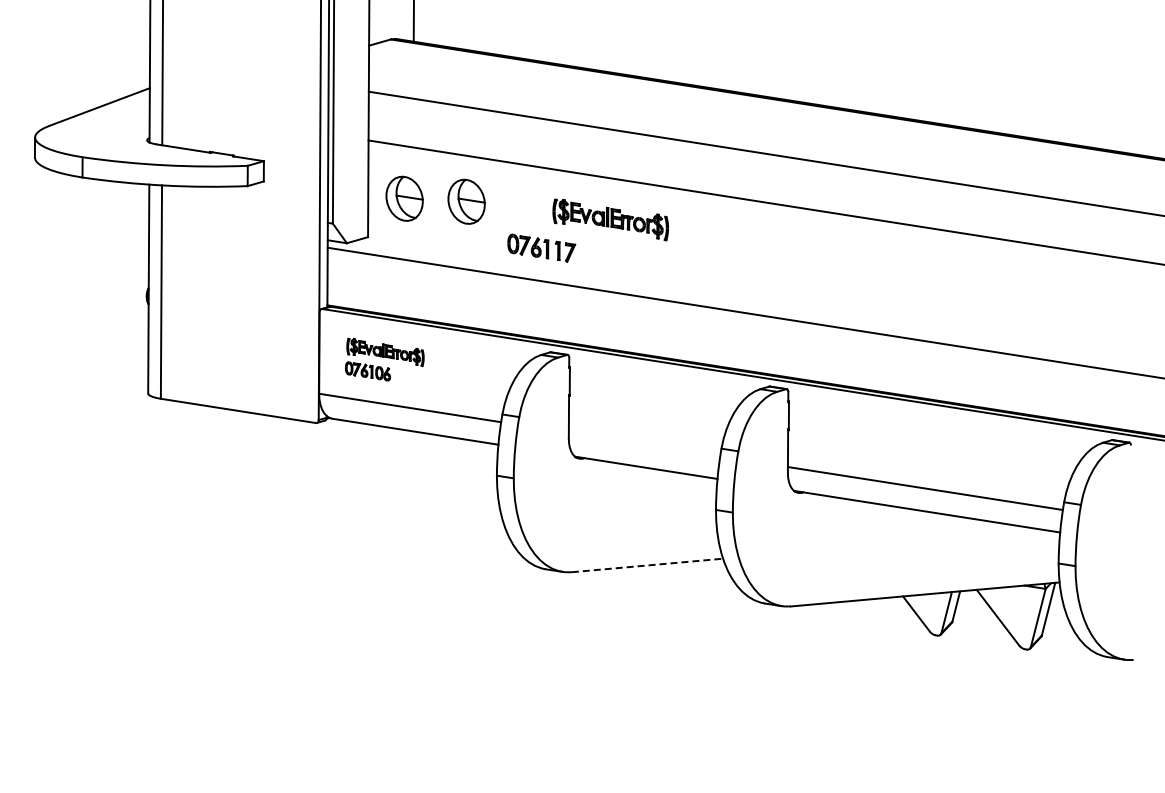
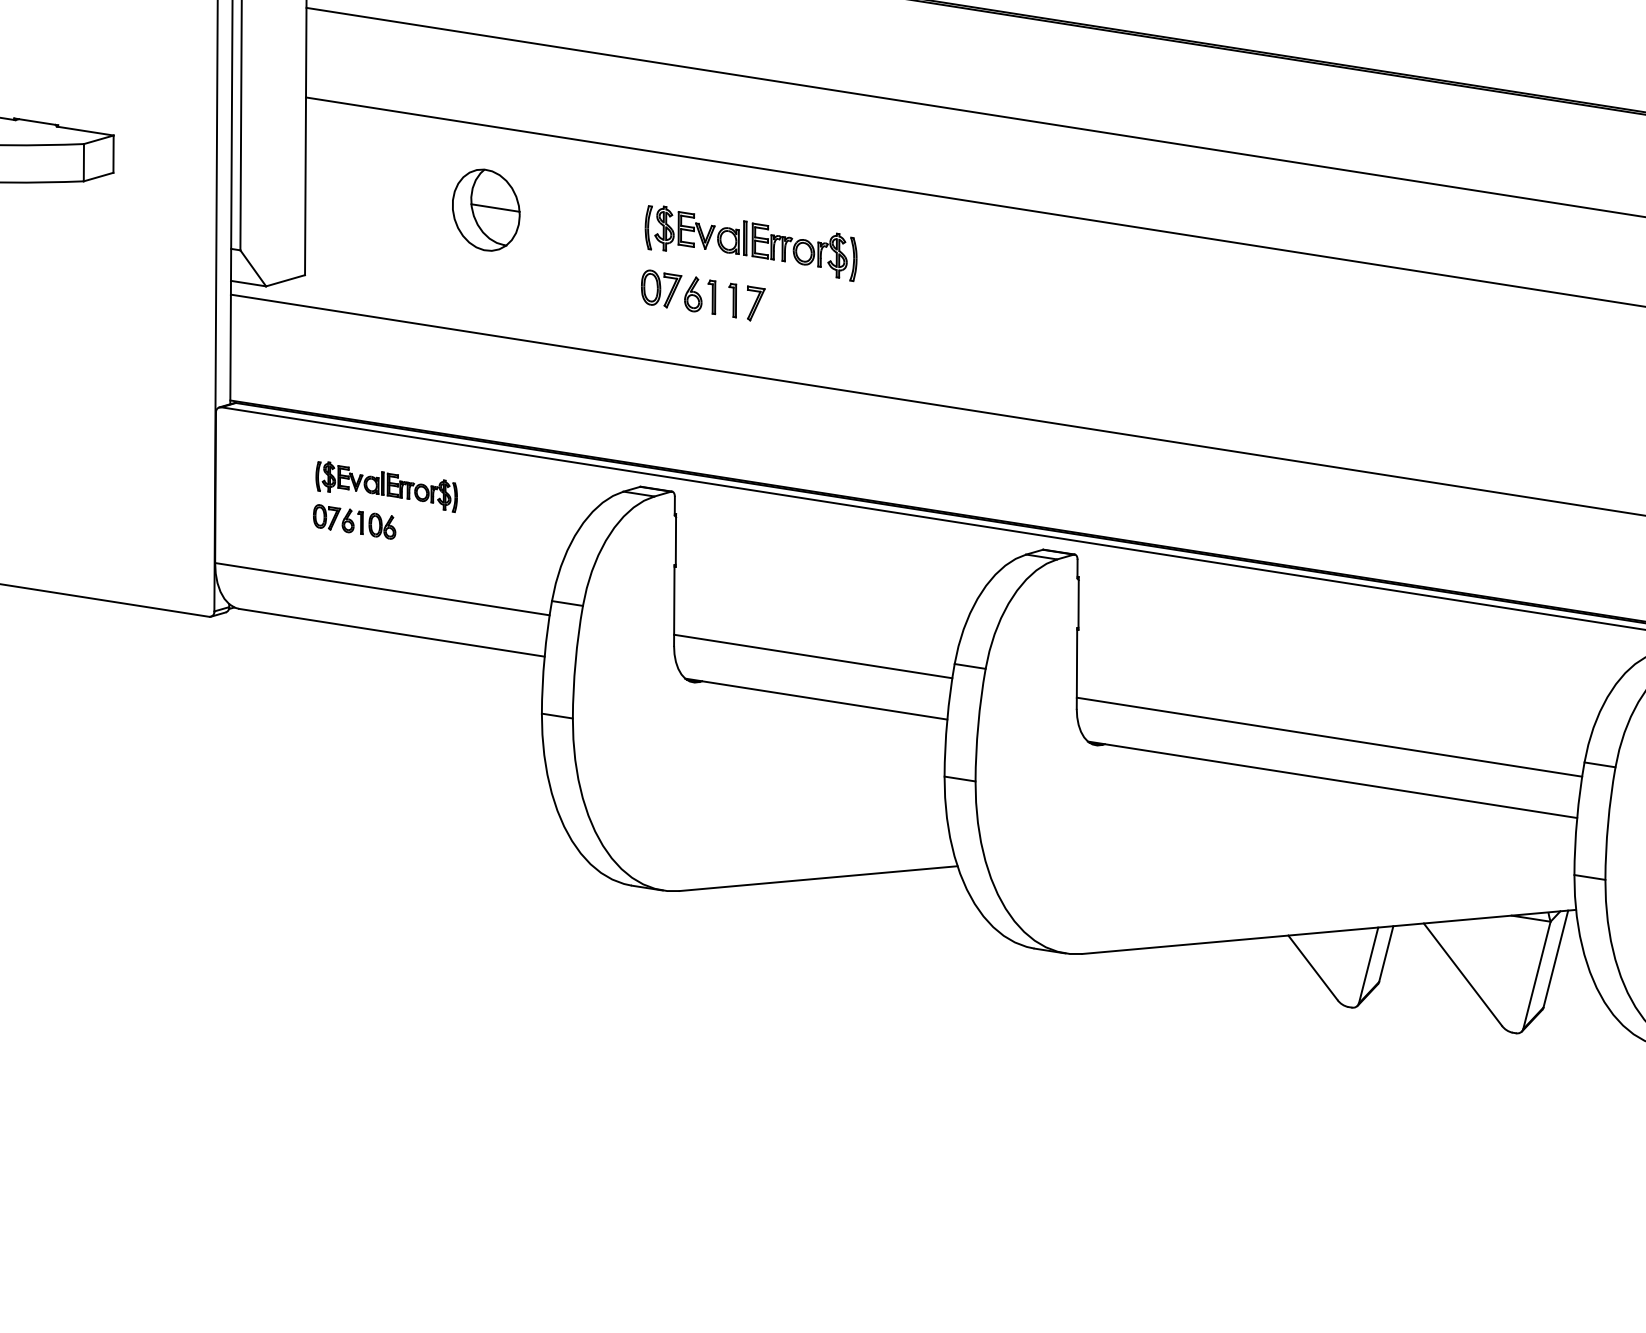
part: (404, 198) -> (372, 204), removed
part: (541, 247) -> (702, 294), moved
part: (384, 359) -> (384, 500), moved
line: (644, 444) -> (813, 656), added
line: (647, 565) -> (818, 878), dashed -> solid

